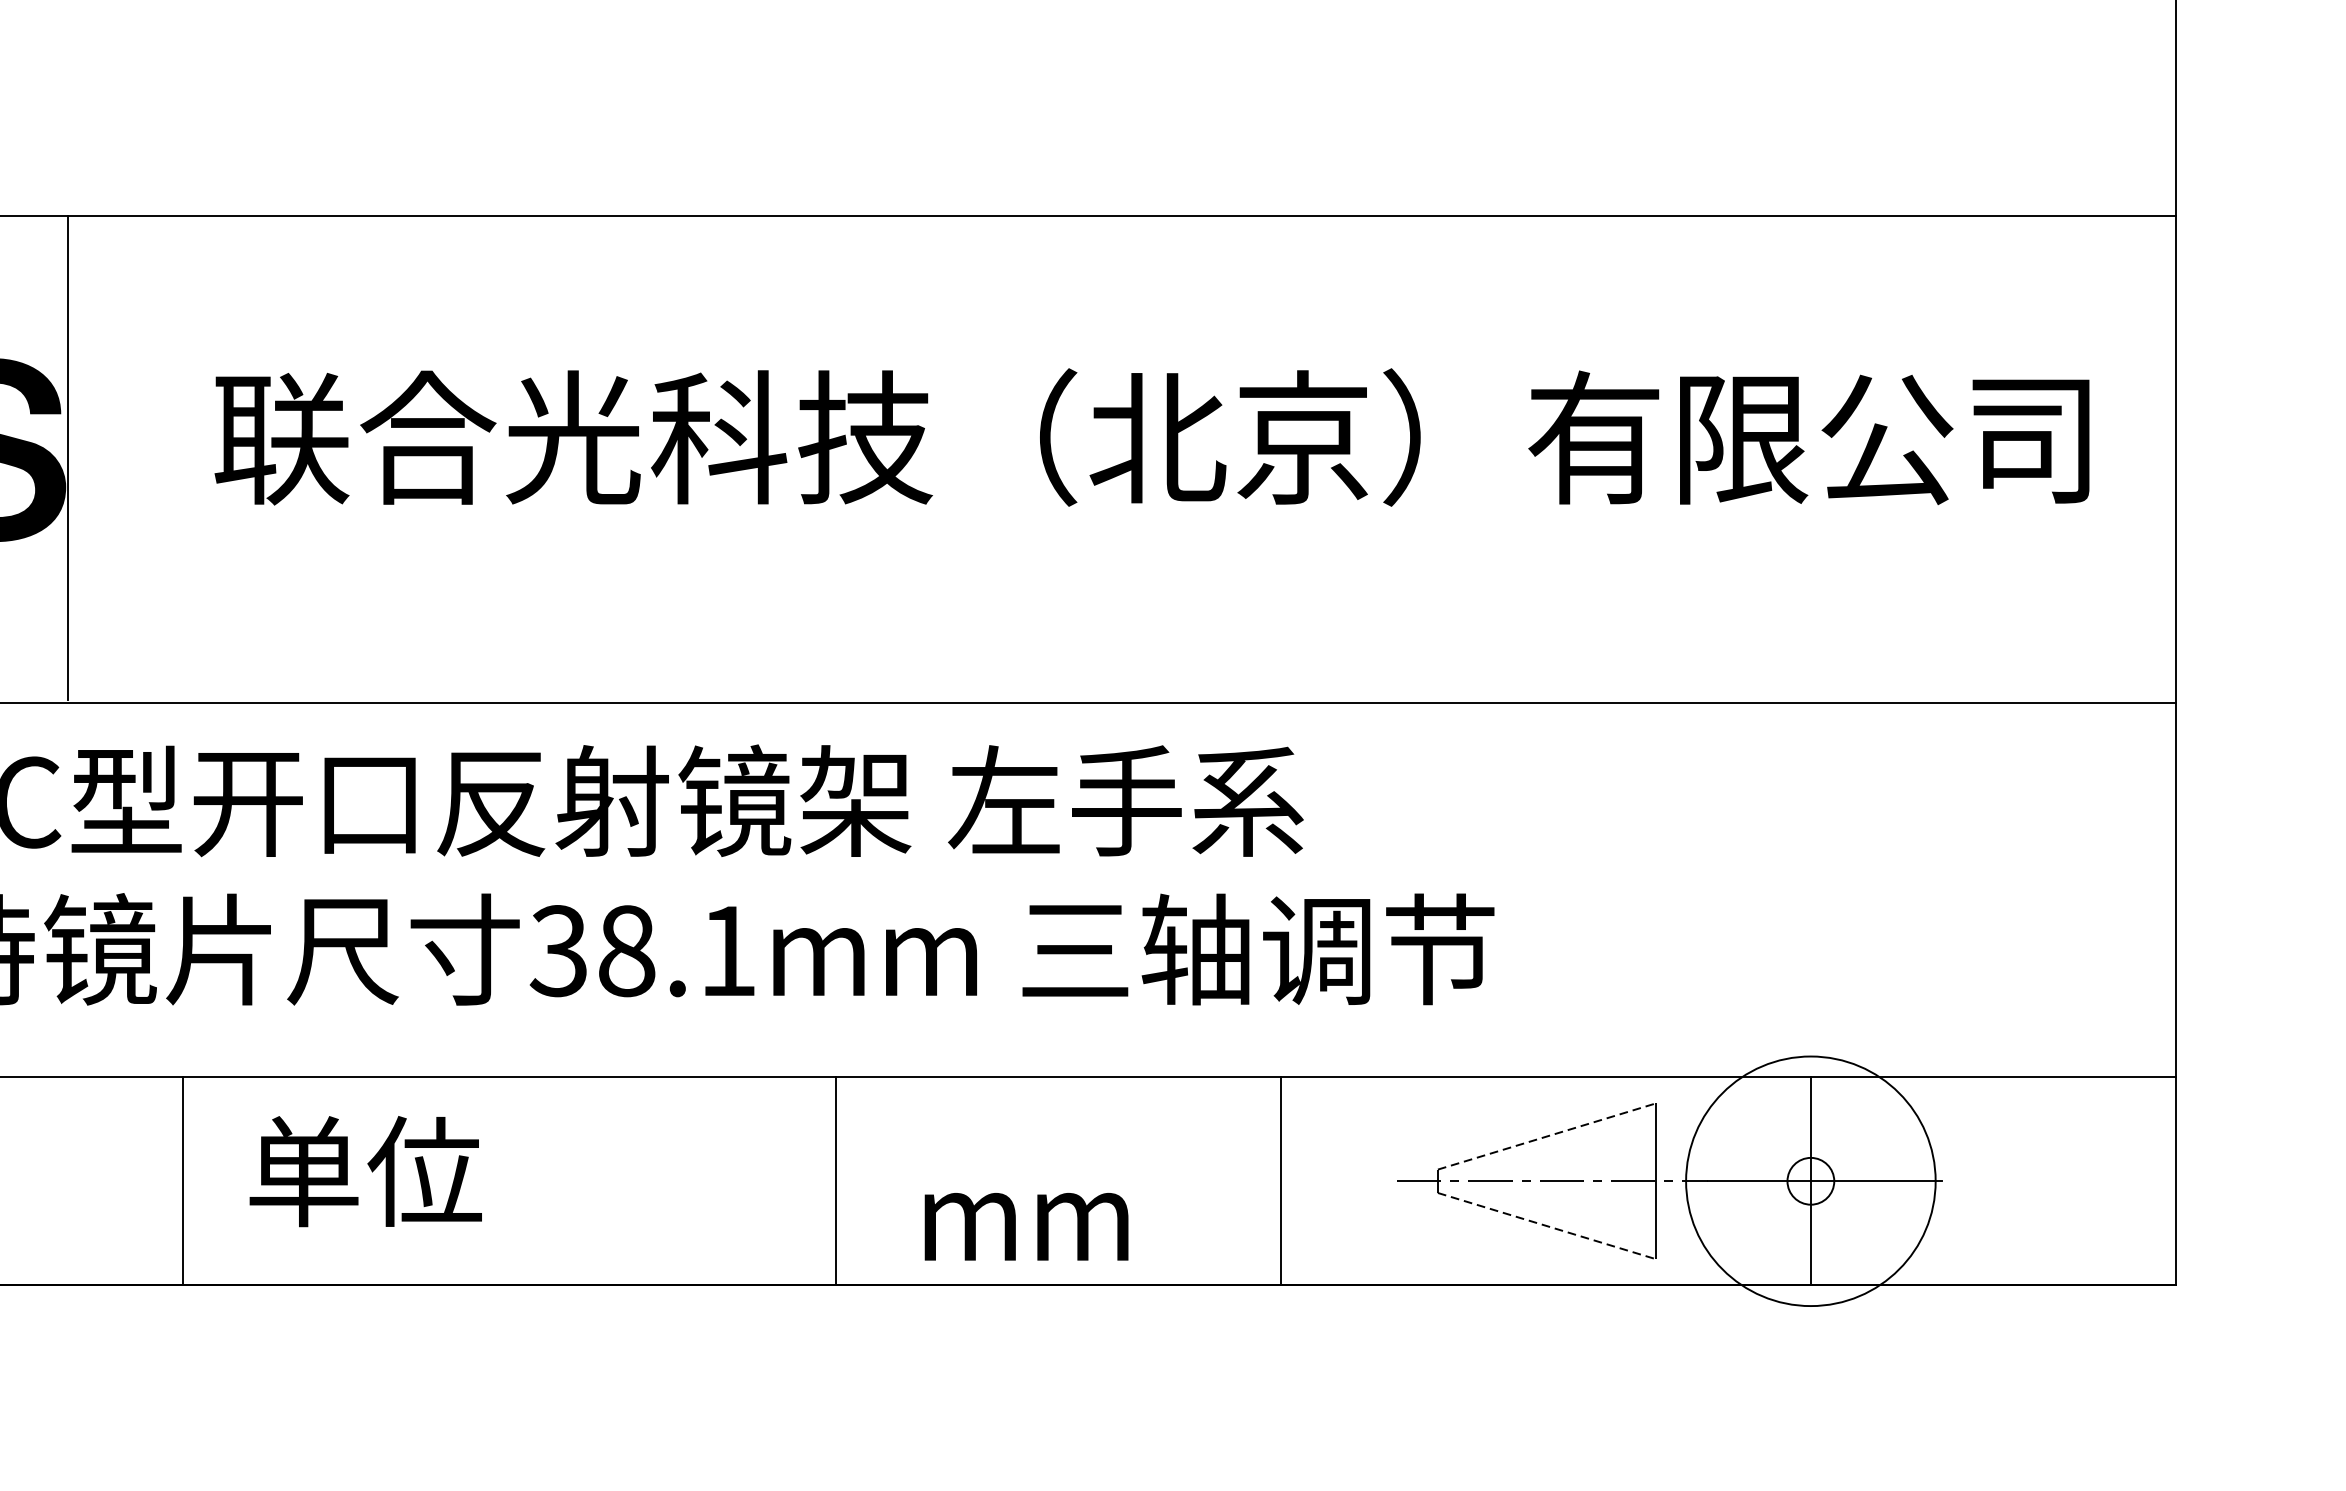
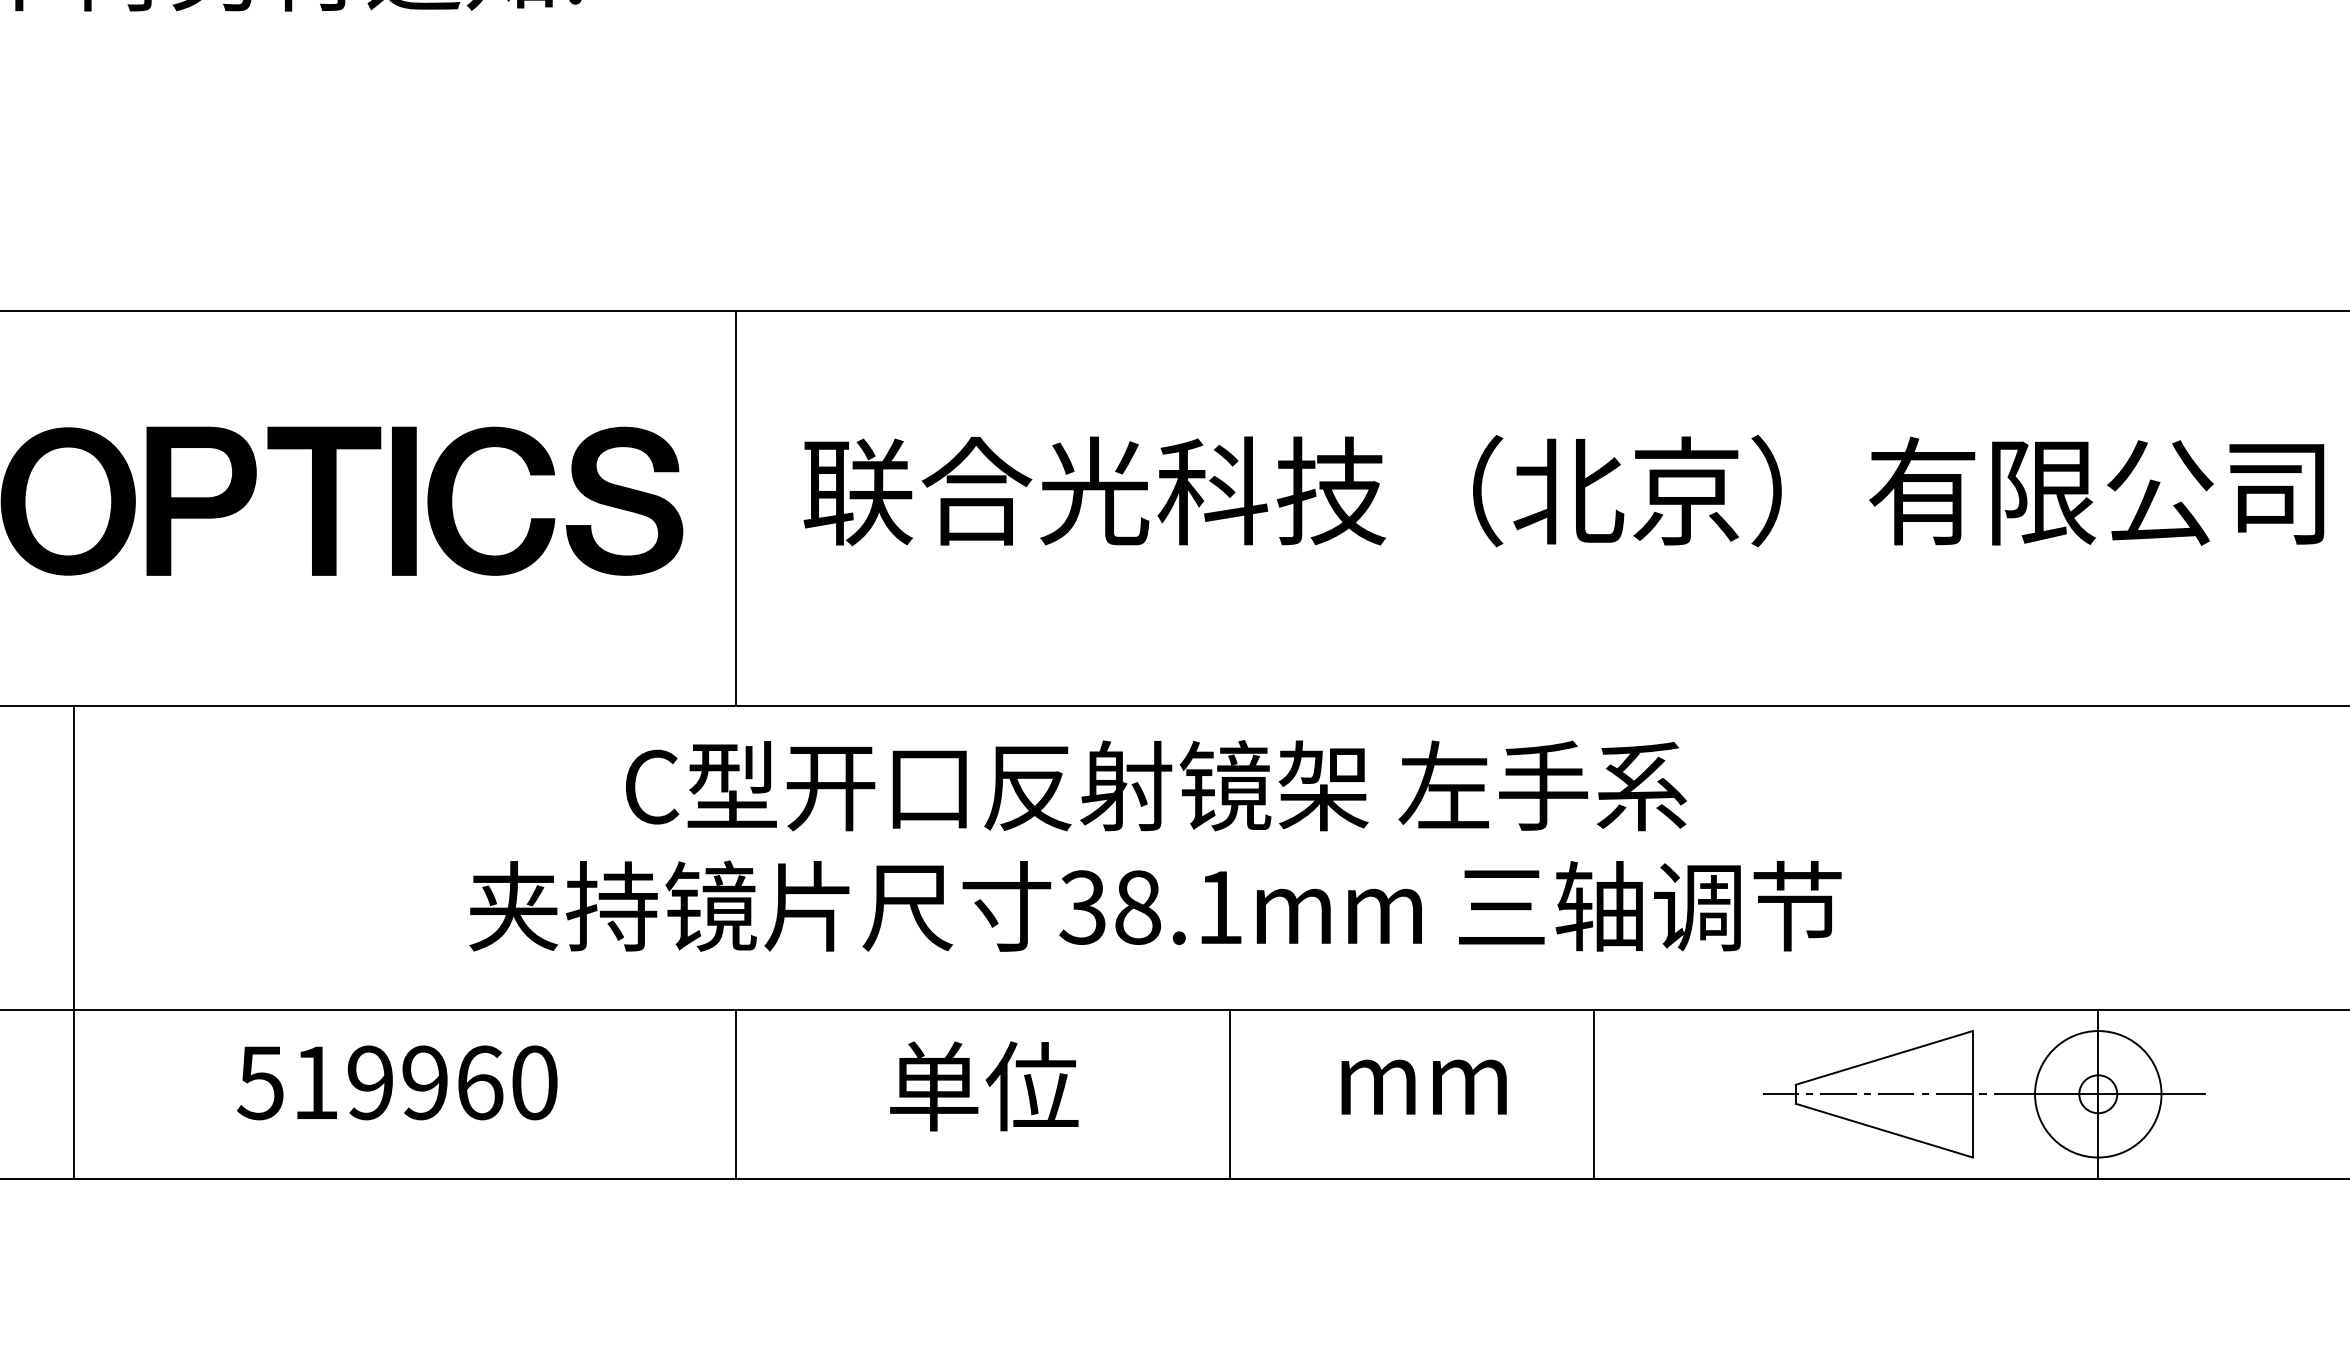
line: (67, 457) -> (735, 507), moved
line: (1547, 1135) -> (1884, 1057), dashed -> solid
text: (366, 1171) -> (984, 1086), moved
line: (182, 1180) -> (735, 1093), moved
line: (835, 1180) -> (1230, 1093), moved
line: (1280, 1180) -> (1593, 1093), moved
circle: (1811, 1181) -> (2098, 1094), size x0.62
text: (1025, 1225) -> (1423, 1086), moved
line: (1547, 1225) -> (1884, 1130), dashed -> solid

